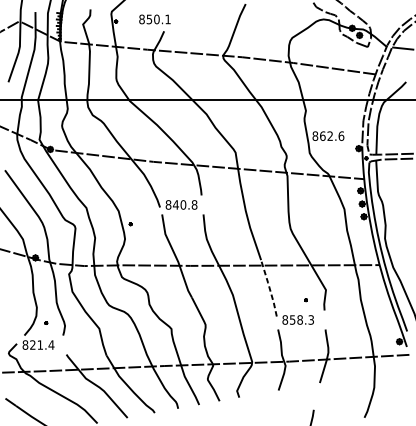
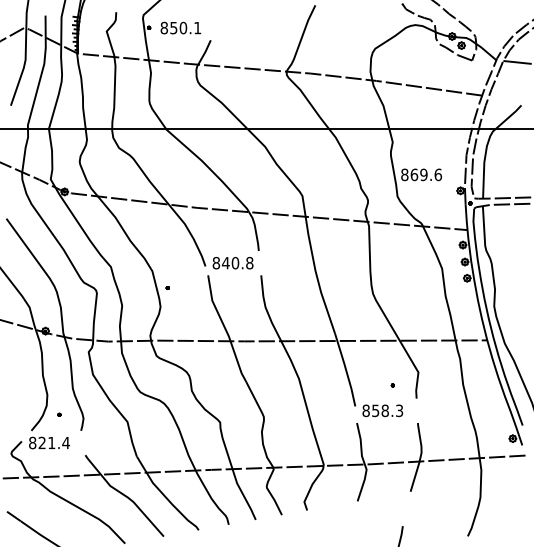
text: (154, 19) -> (180, 27), moved
text: (329, 135) -> (423, 174), 862.6 -> 869.6
line: (269, 287) -> (346, 369), dashed -> solid

